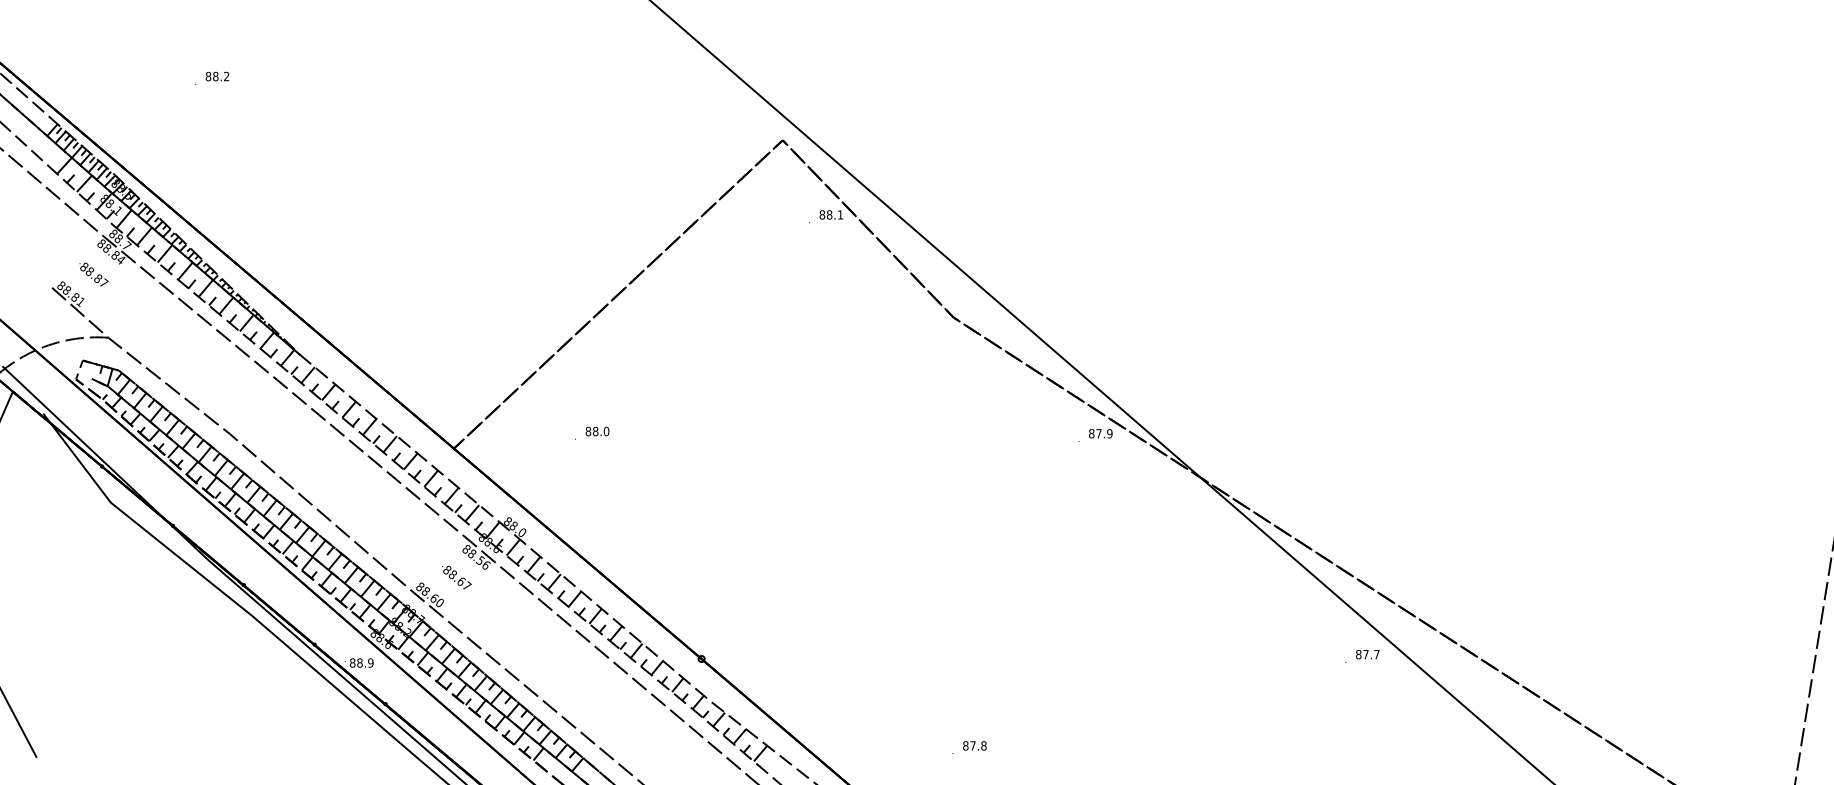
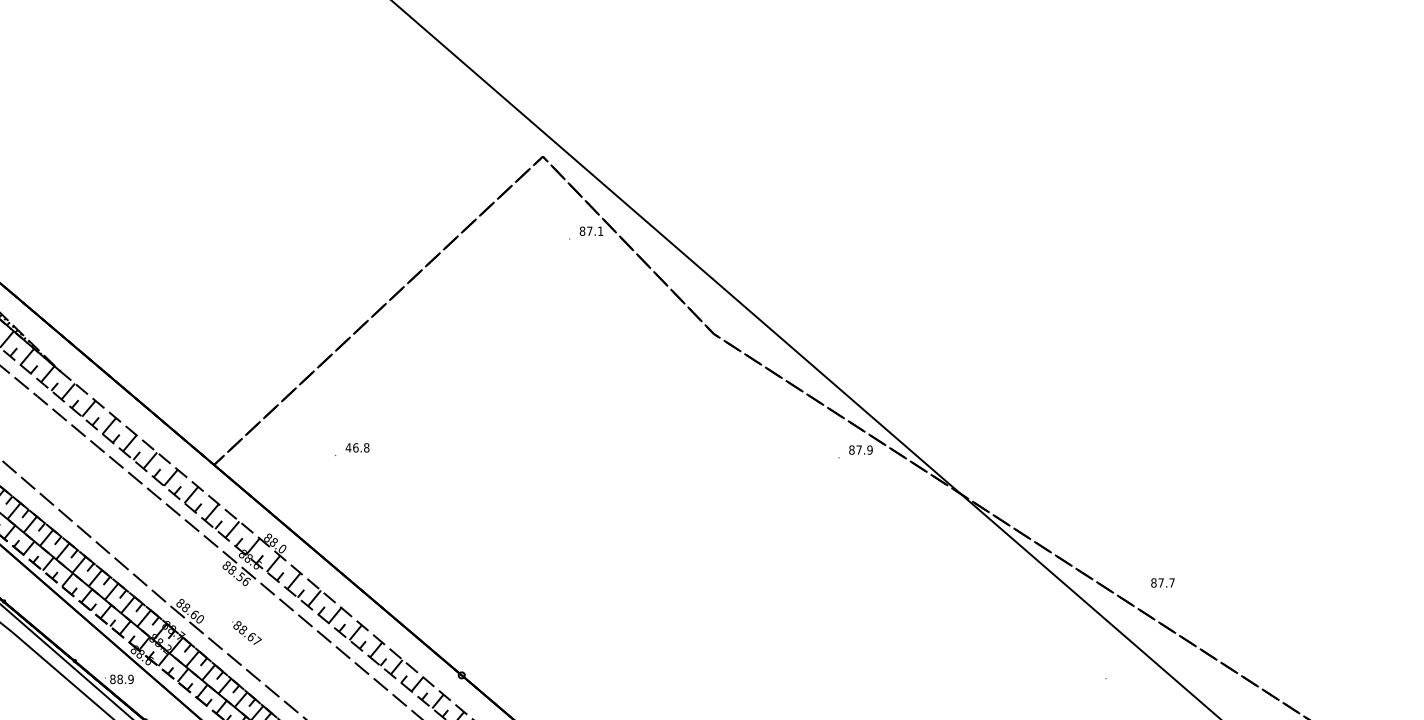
text: (829, 214) -> (589, 230), 88.1 -> 87.1
text: (597, 431) -> (357, 447), 88.0 -> 46.8
text: (456, 577) -> (246, 632), moved
text: (1367, 654) -> (1162, 582), moved

